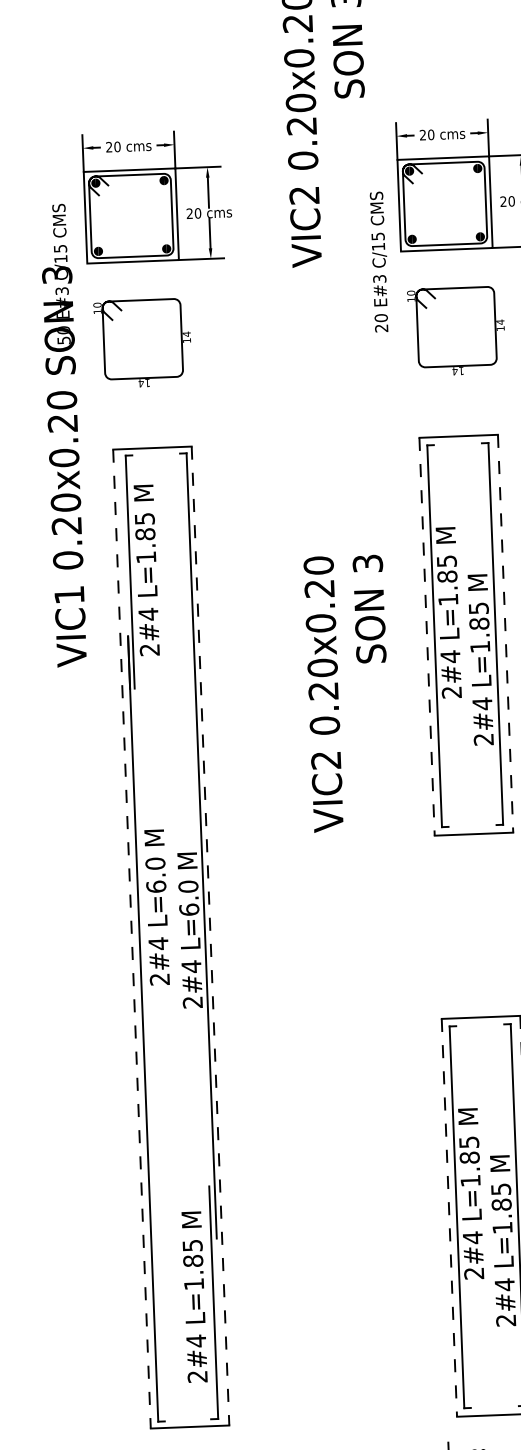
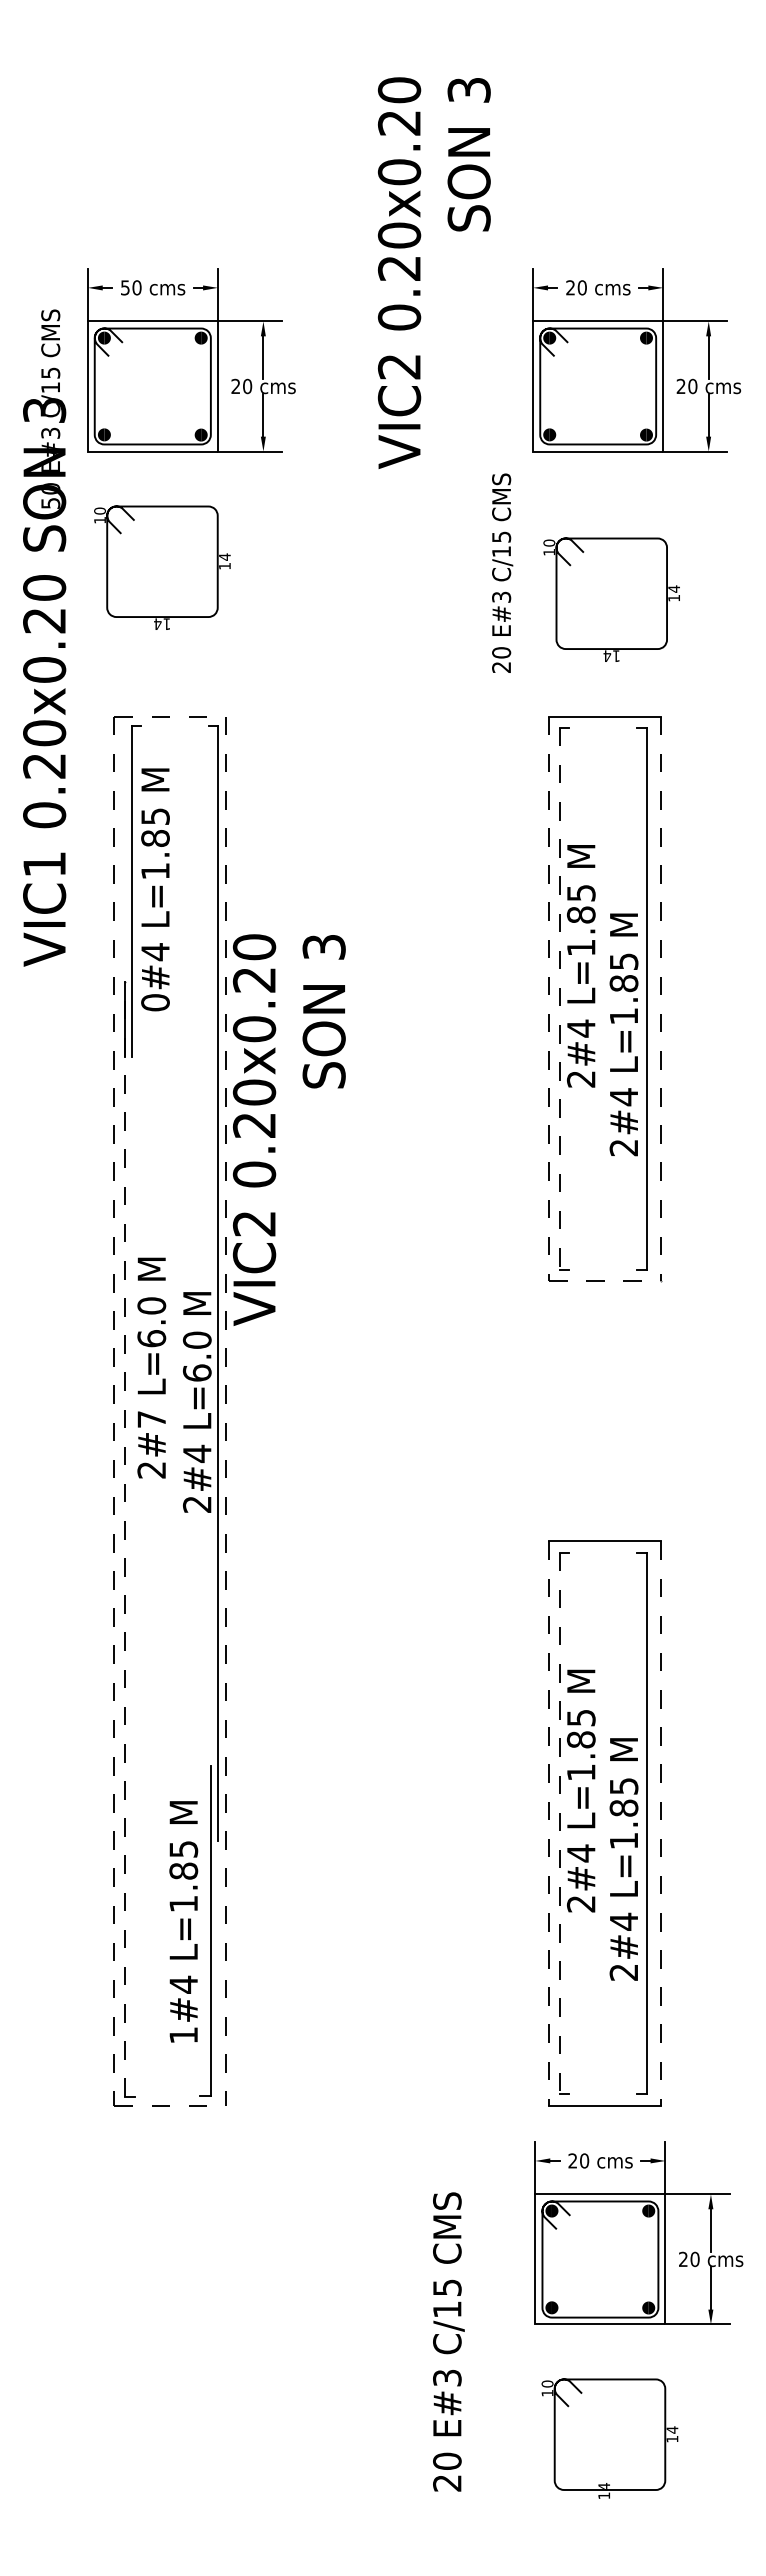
text: (109, 146) -> (125, 287), 20 -> 50
text: (379, 261) -> (502, 572), moved
part: (456, 331) -> (611, 599), moved
text: (63, 435) -> (44, 637), moved
line: (152, 447) -> (170, 716), solid -> dashed
line: (434, 636) -> (559, 998), solid -> dashed
text: (149, 649) -> (155, 1002), 2#4 -> 0#4
text: (347, 693) -> (288, 1129), moved
line: (473, 834) -> (604, 1281), solid -> dashed
text: (158, 943) -> (151, 1419), 2#4 -> 2#7
line: (143, 1029) -> (125, 1539), solid -> dashed
line: (456, 1217) -> (559, 1823), solid -> dashed
text: (197, 1376) -> (183, 2035), 2#4 -> 1#4
line: (190, 1427) -> (170, 2106), solid -> dashed

